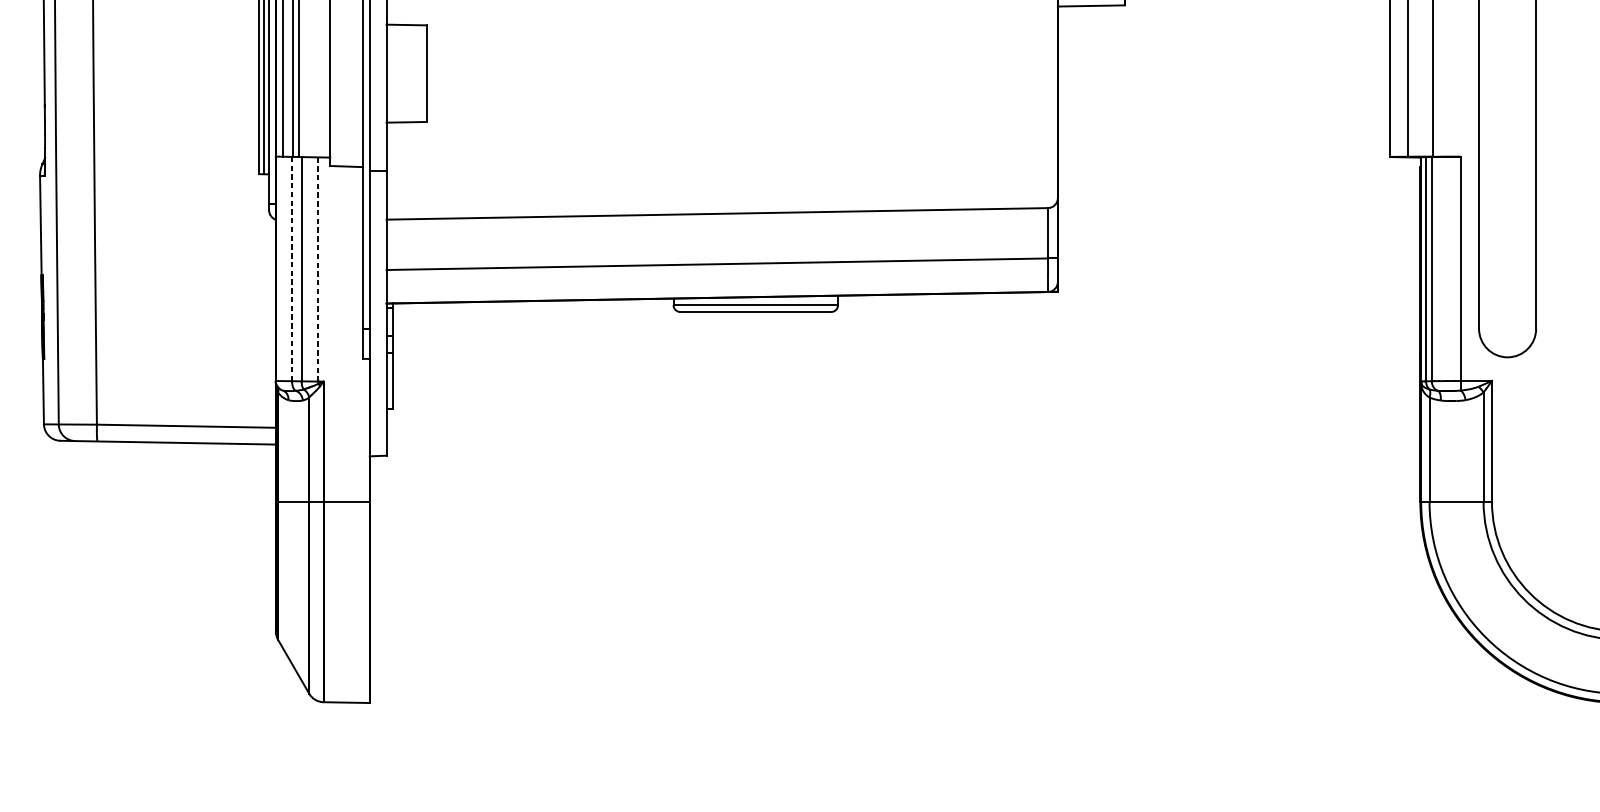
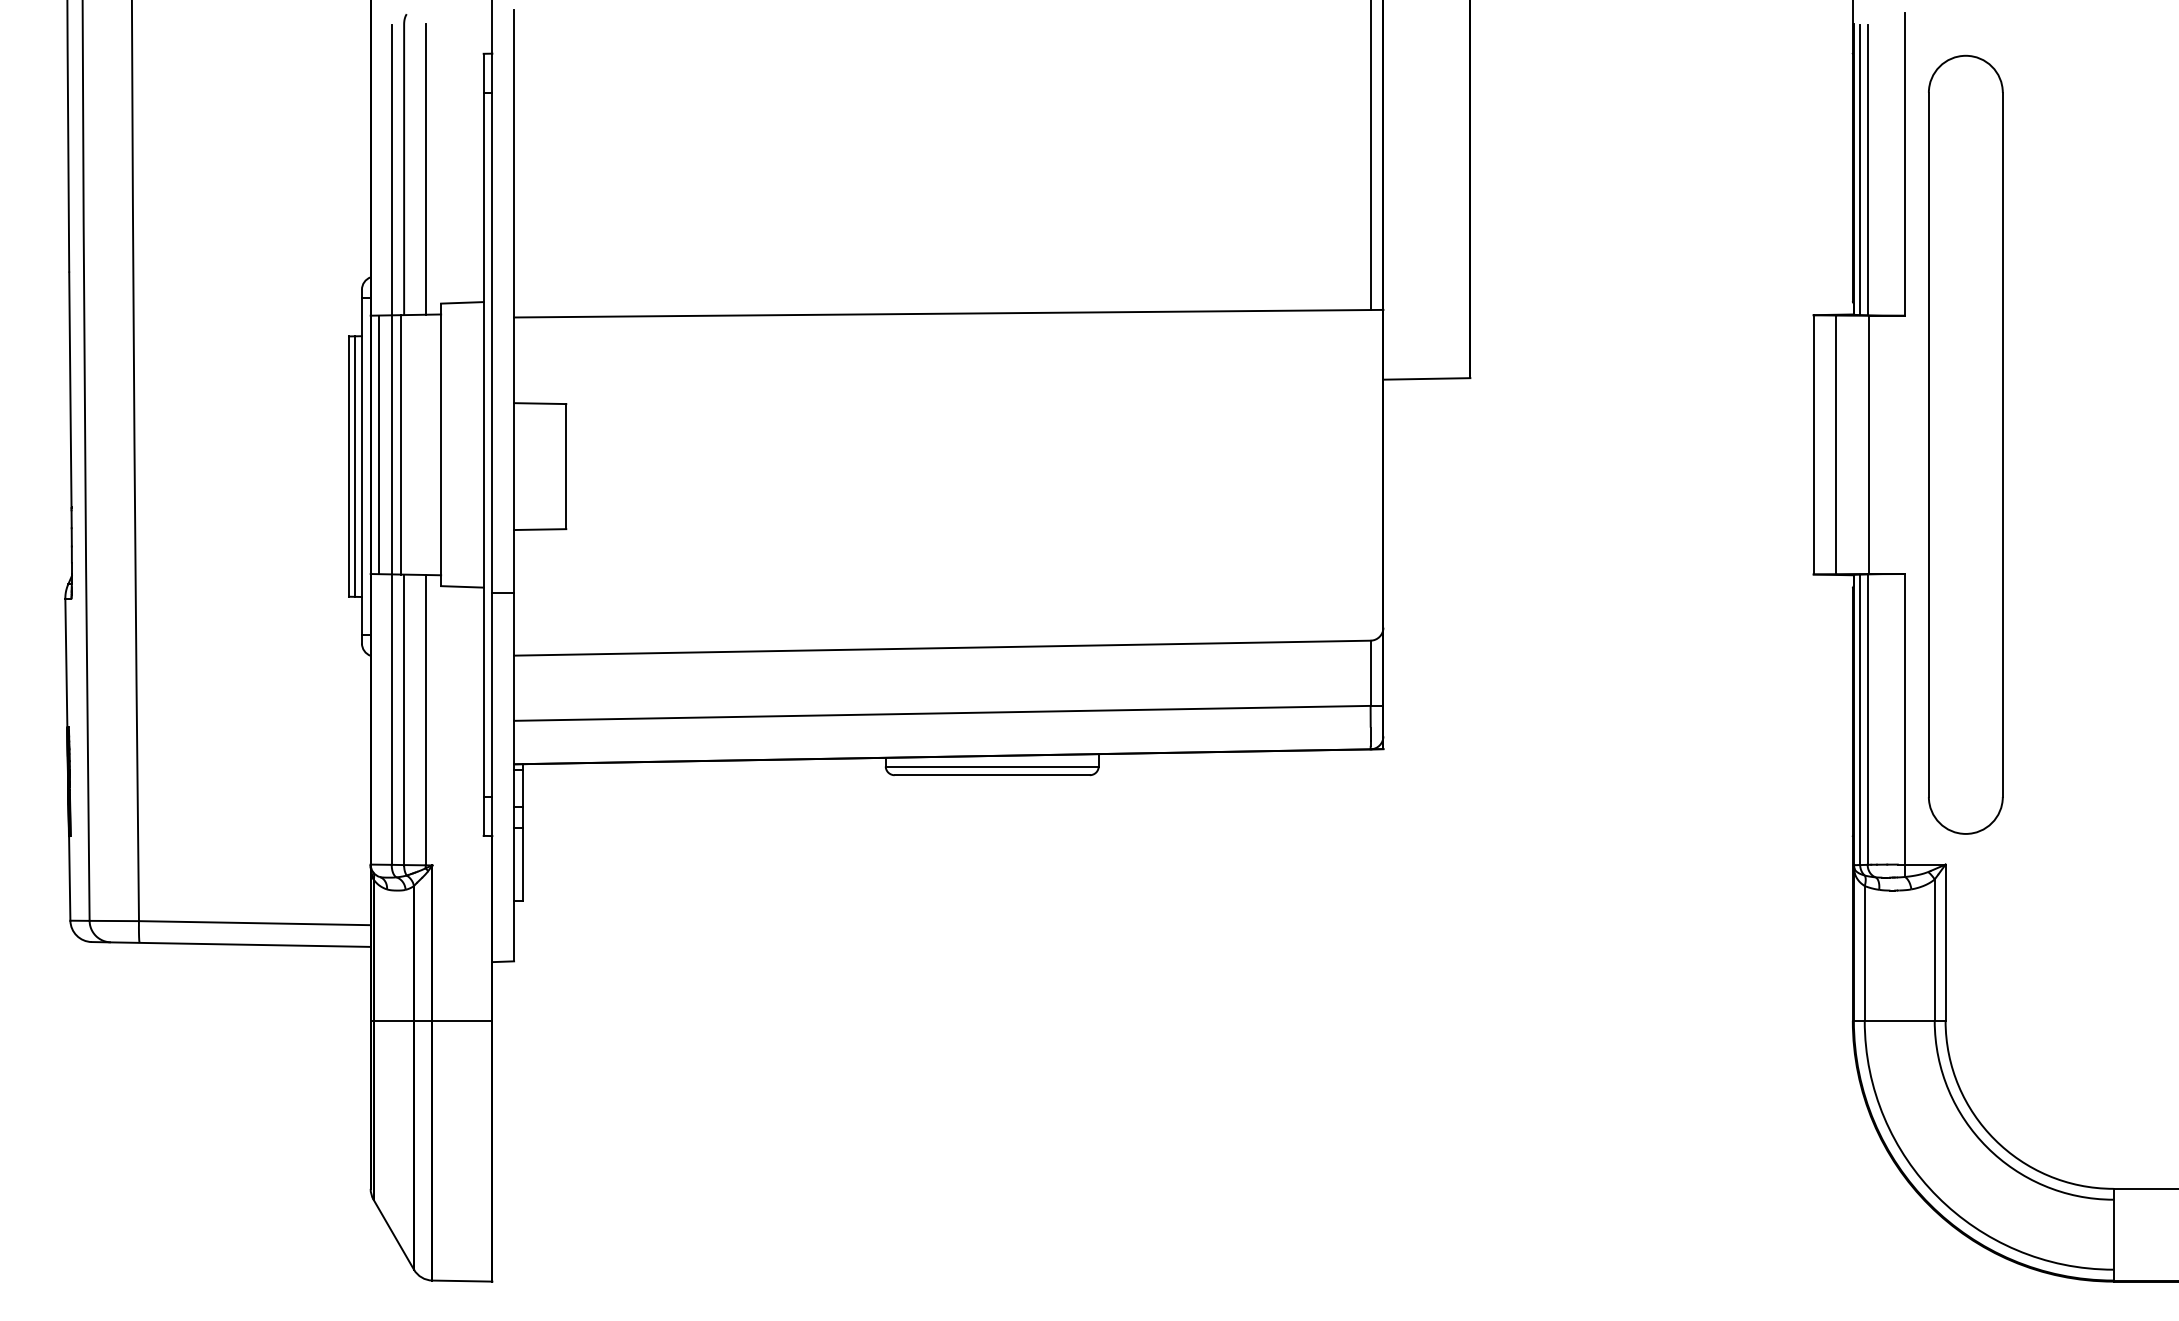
line: (291, 268) -> (391, 719), dashed -> solid
line: (318, 269) -> (425, 720), dashed -> solid

